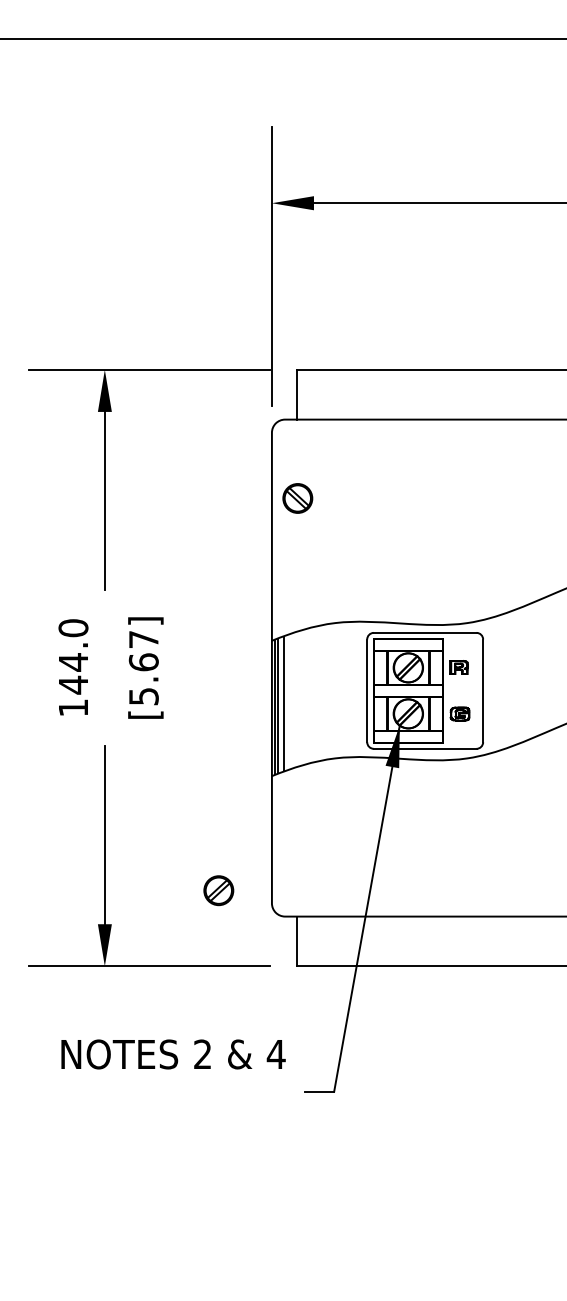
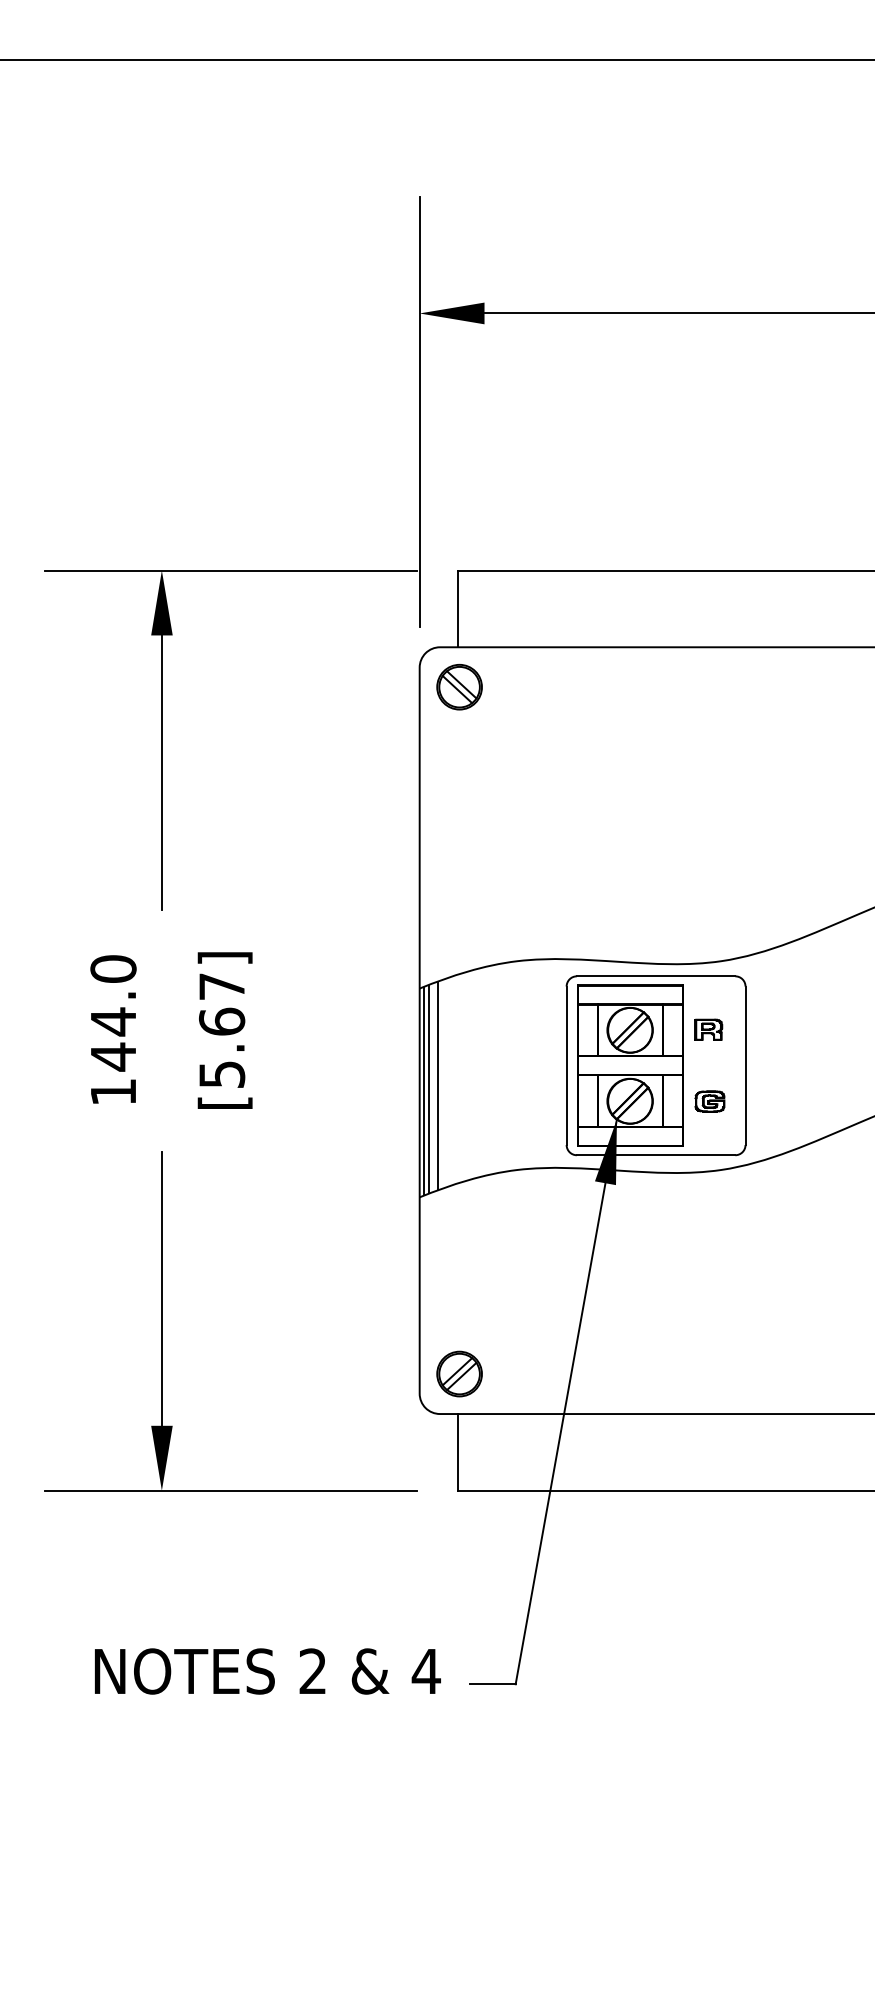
part: (297, 498) -> (459, 687), moved
part: (218, 890) -> (459, 1373), moved
text: (173, 1054) -> (267, 1671), moved

